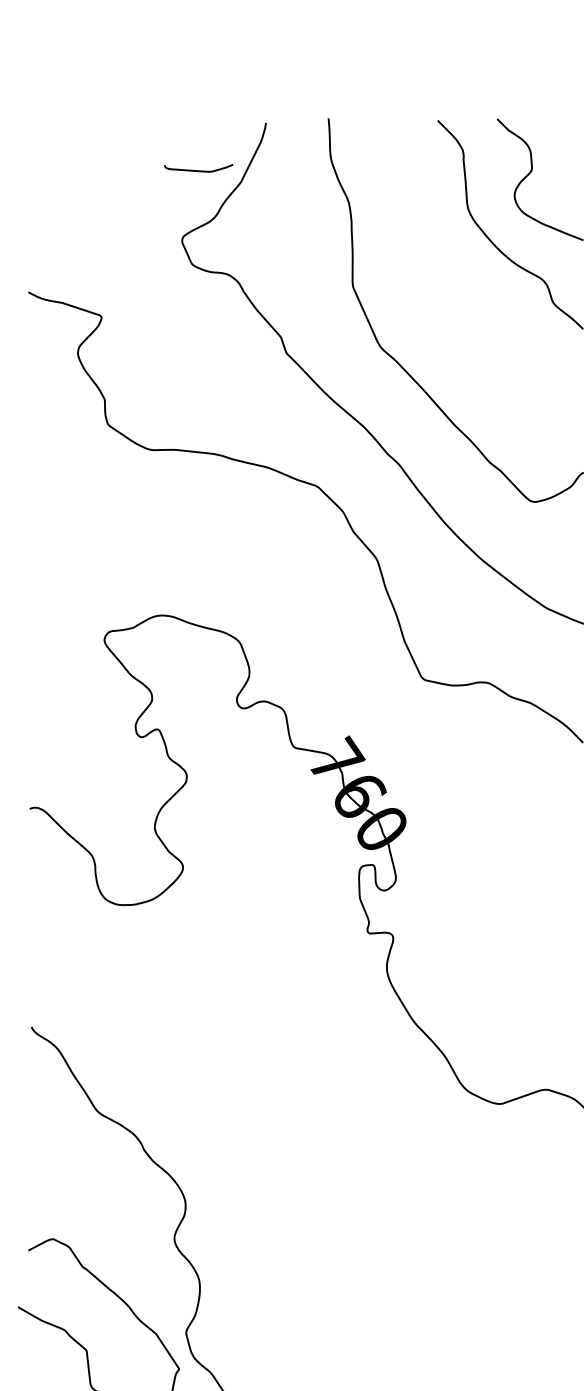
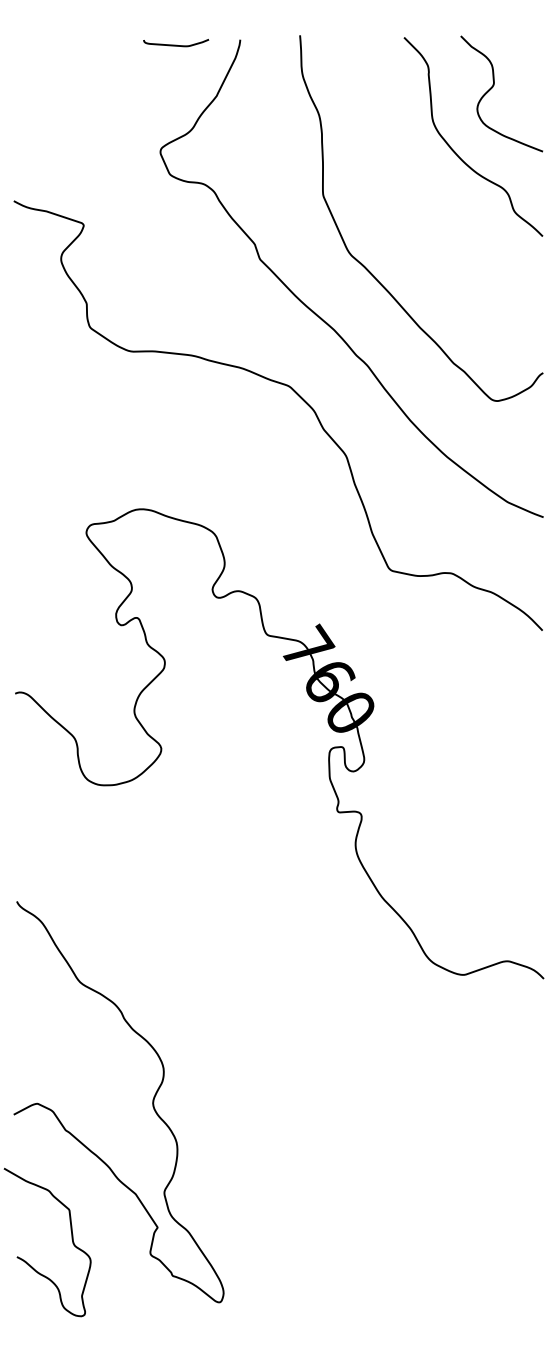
curve: (198, 169) -> (176, 44), moved

